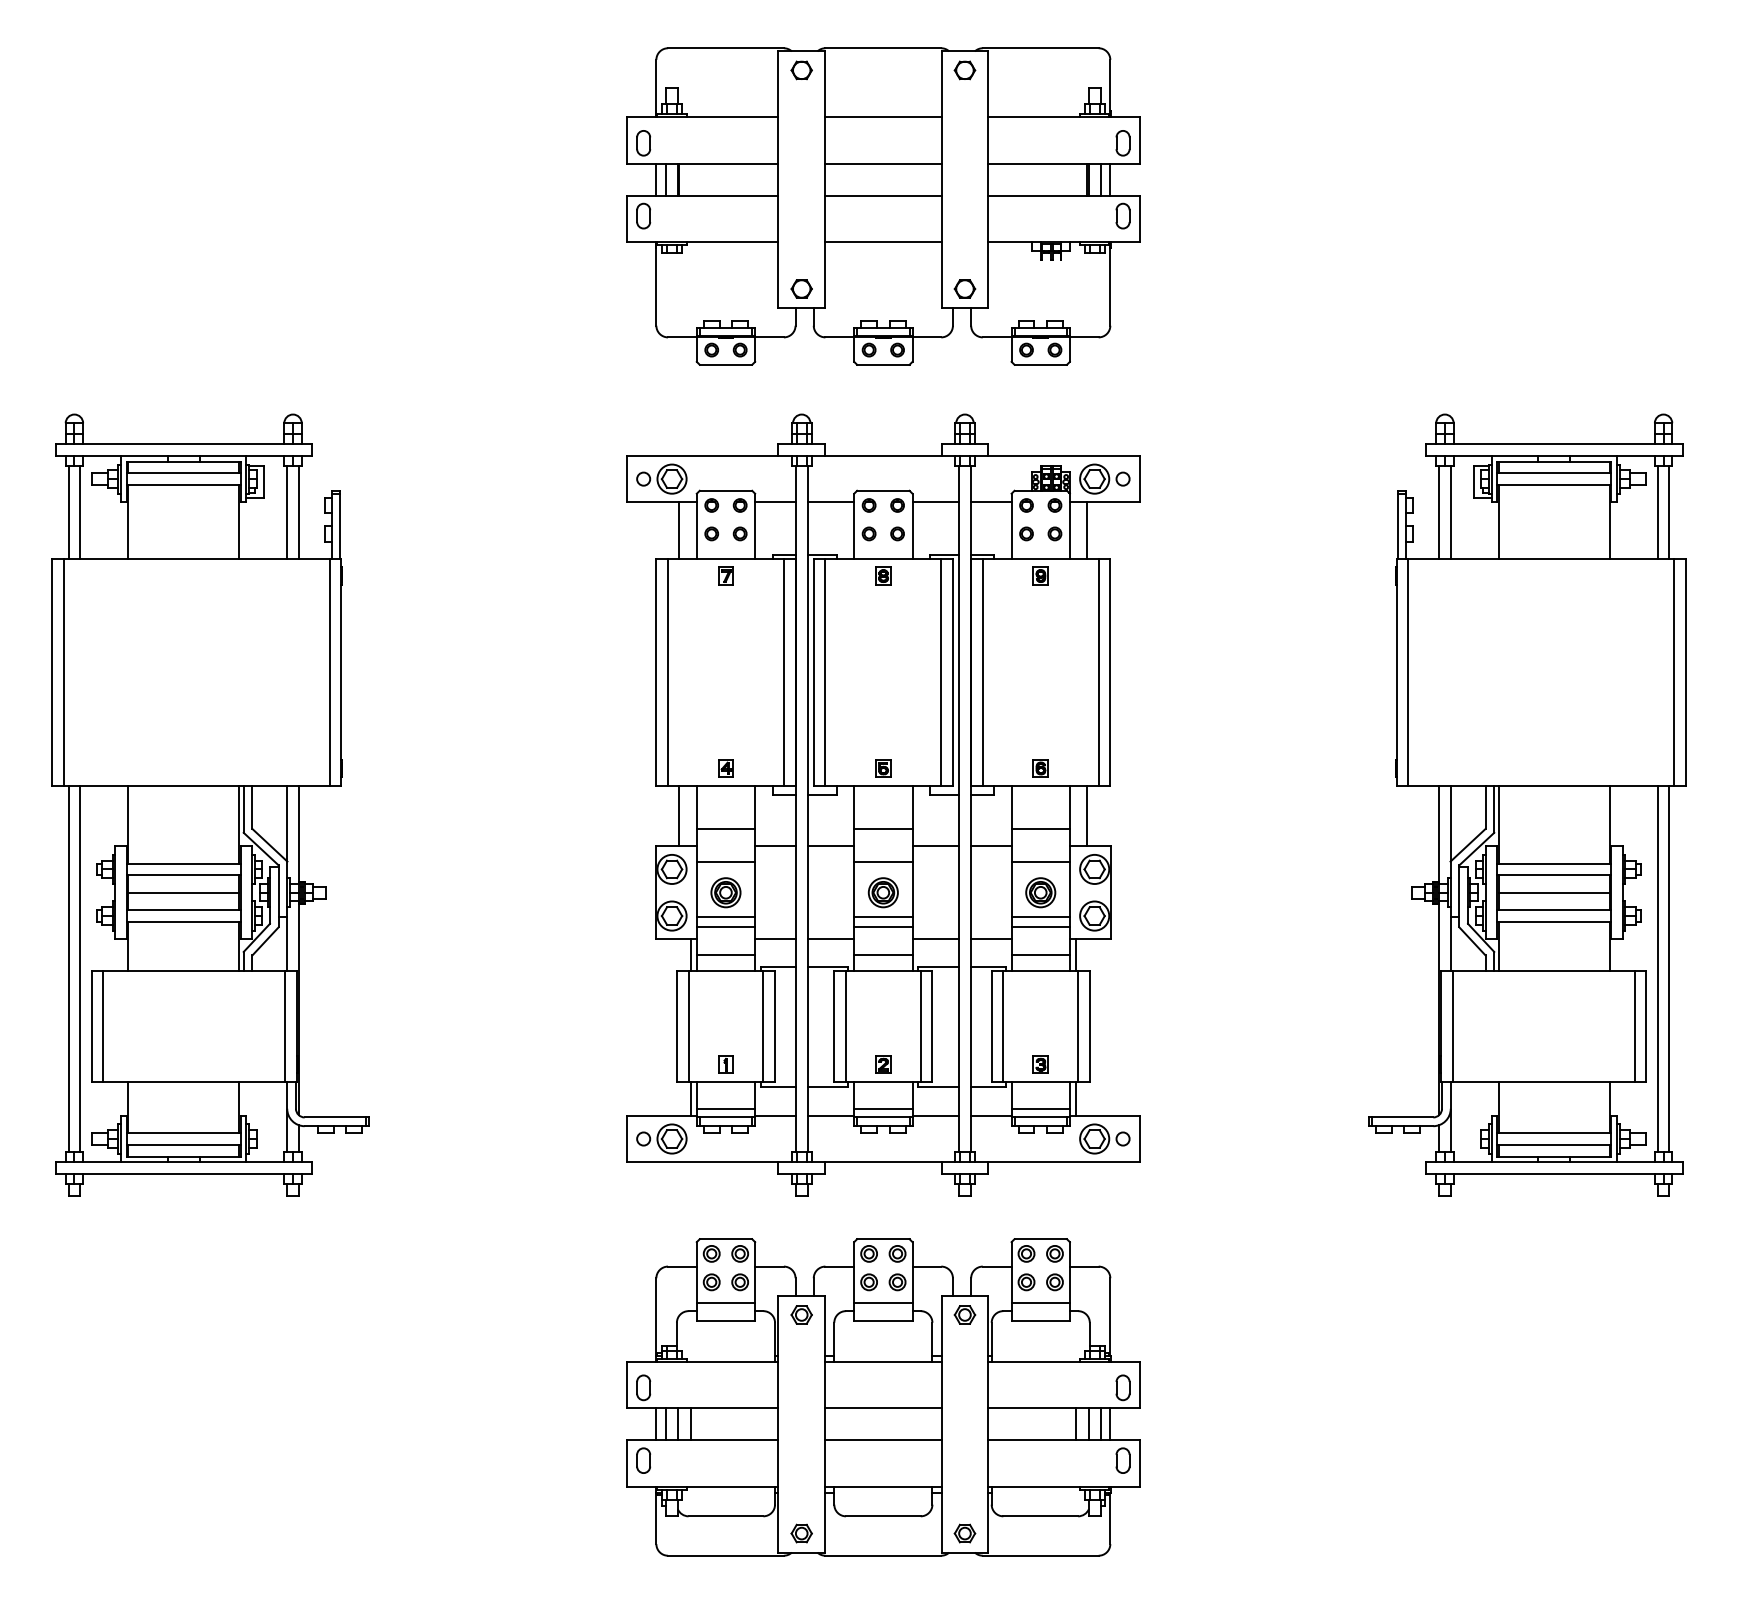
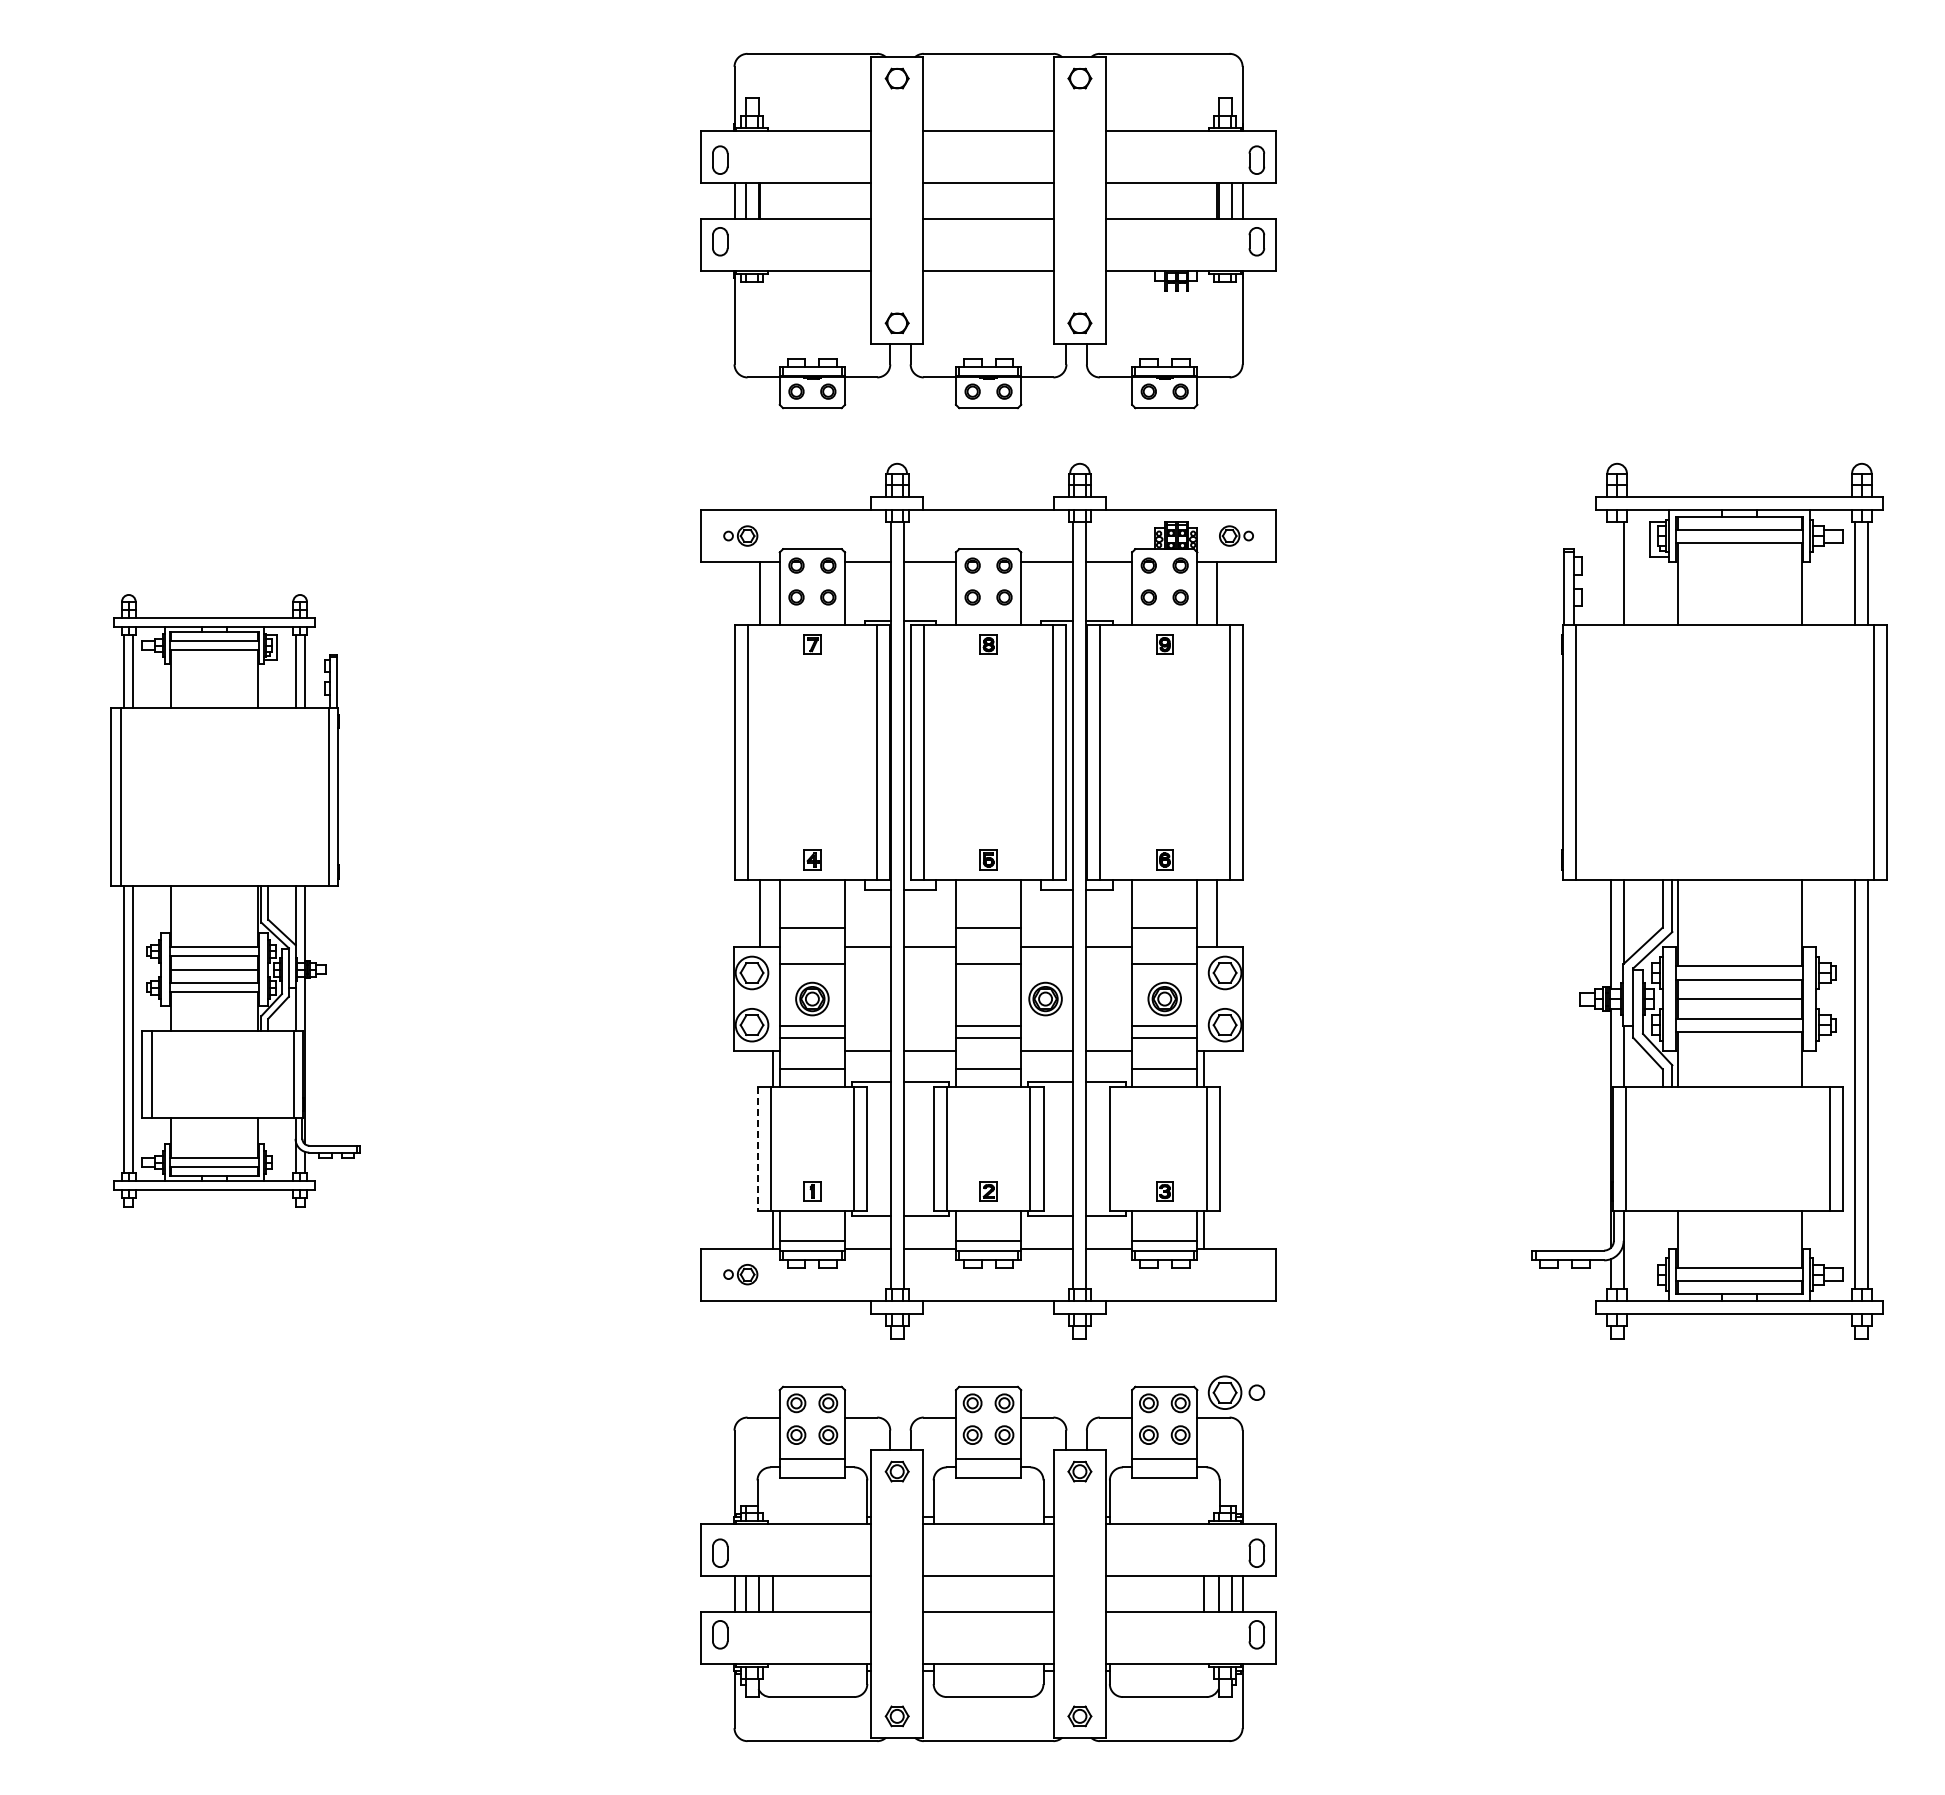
part: (661, 478) -> (740, 535), size x0.6
part: (1104, 478) -> (1236, 535), size x0.6
line: (1438, 512) -> (1610, 573), removed
part: (210, 804) -> (235, 900), size x0.7
part: (883, 892) -> (1045, 998), moved
line: (676, 1027) -> (757, 1149), solid -> dashed
line: (1003, 1027) -> (1122, 1149), removed
part: (661, 1138) -> (740, 1274), size x0.6
part: (1104, 1138) -> (1236, 1392), moved

